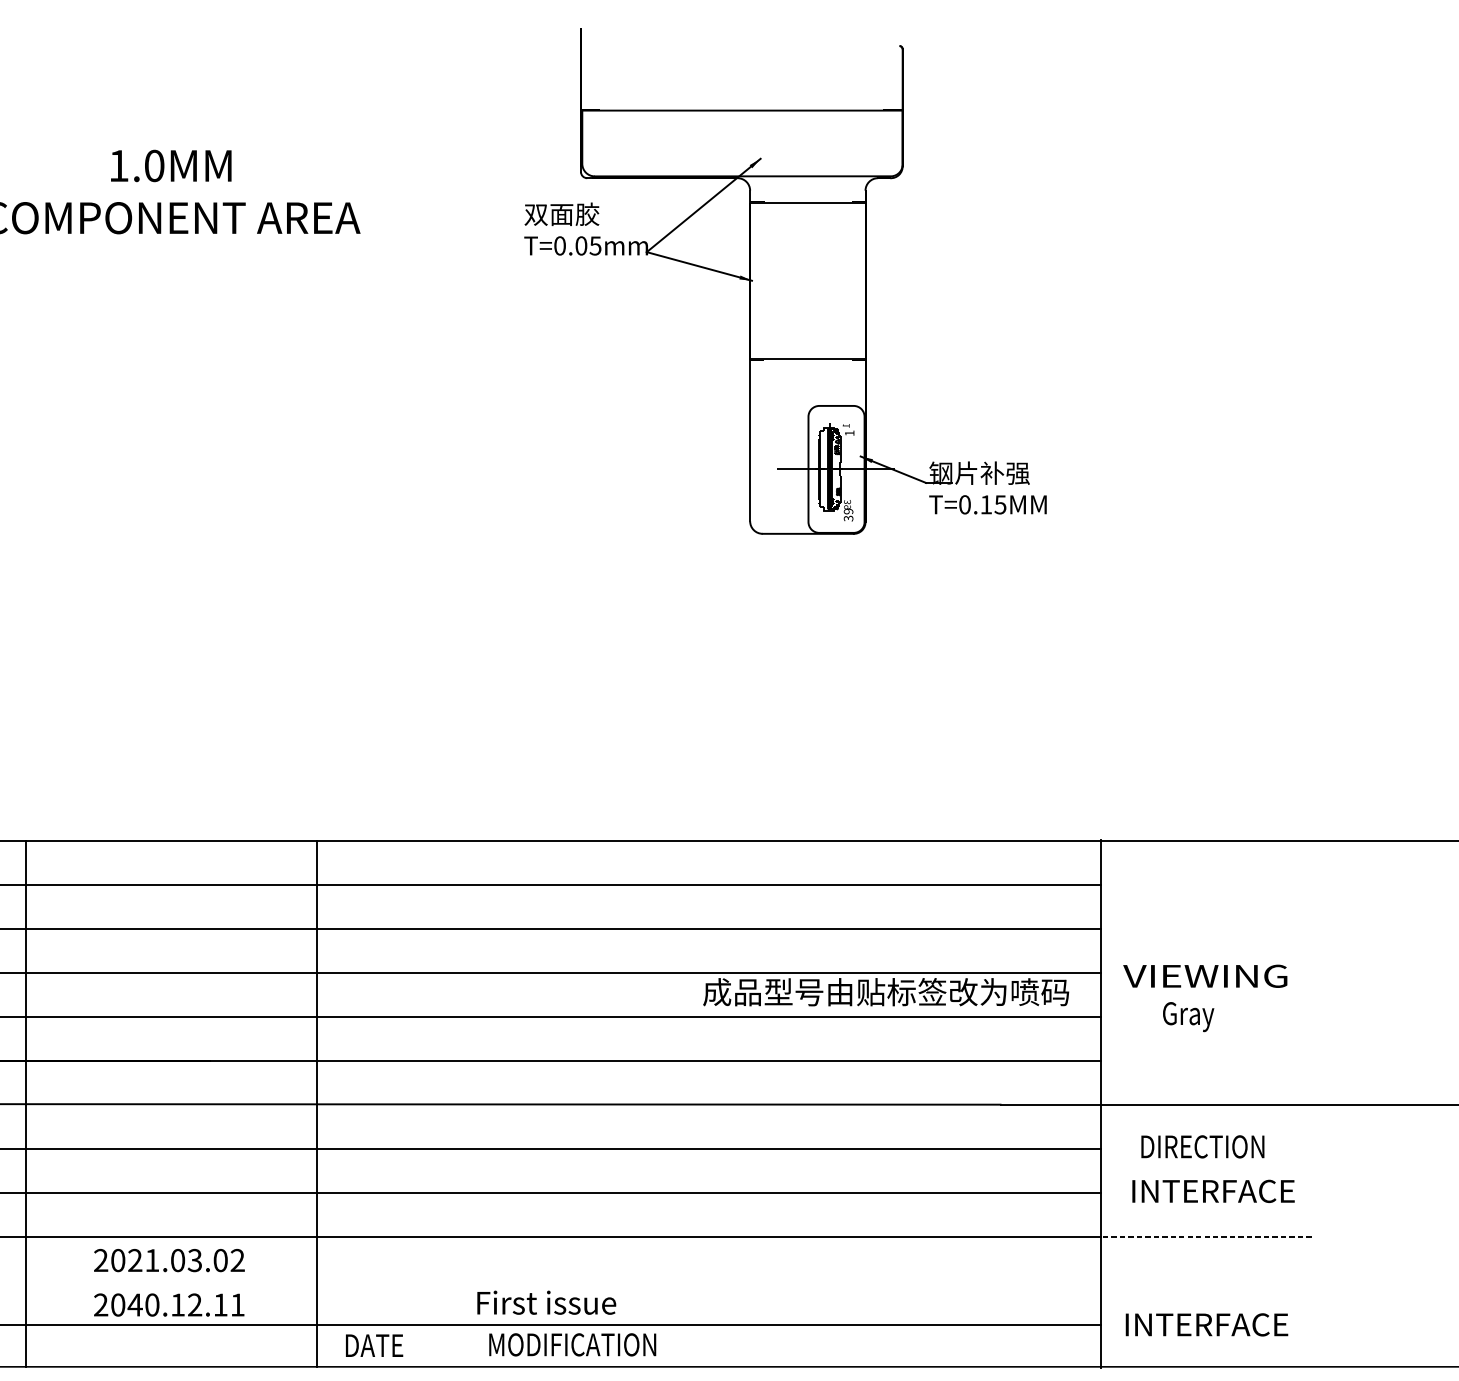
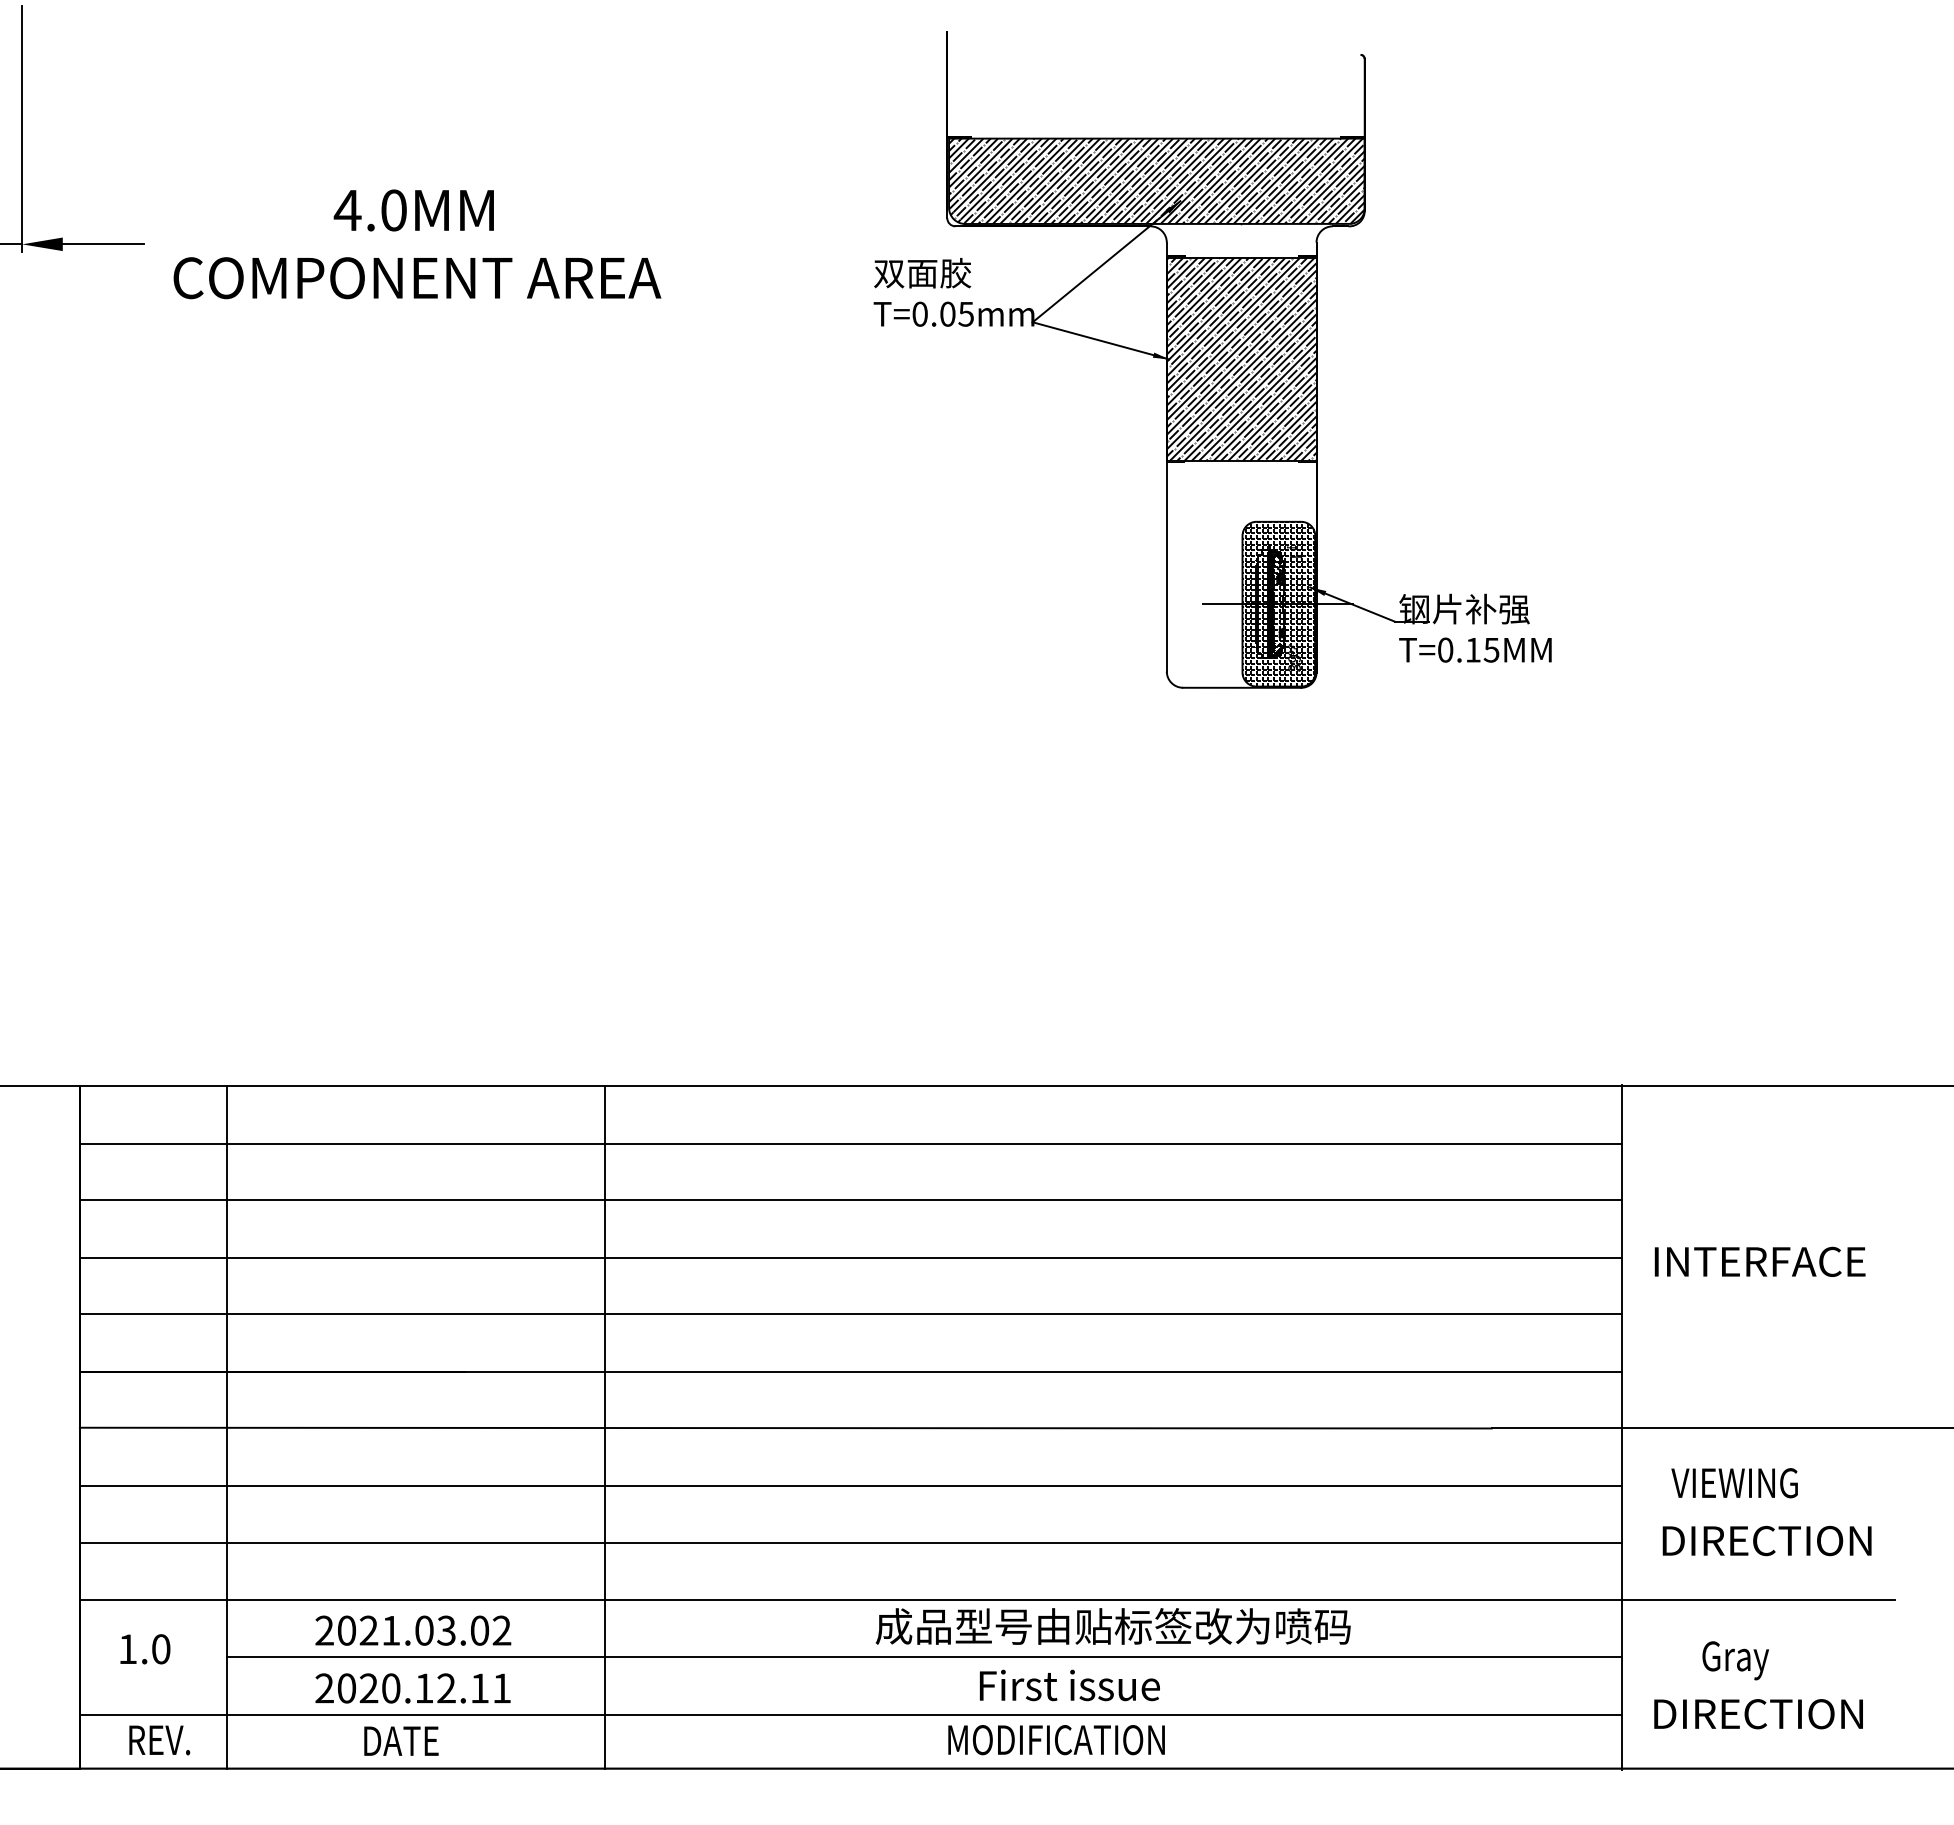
hatch: (742, 143) -> (1156, 181), added
text: (118, 165) -> (347, 210), 1.0MM -> 4.0MM
hatch: (807, 280) -> (1241, 358), added
hatch: (836, 468) -> (1278, 603), added
text: (1206, 975) -> (1758, 1261), VIEWING -> INTERFACE
text: (885, 992) -> (1112, 1626), moved
text: (1188, 1016) -> (1735, 1660), moved
text: (1201, 1147) -> (1752, 1483), DIRECTION -> VIEWING
text: (1214, 1191) -> (1769, 1540), INTERFACE -> DIRECTION
line: (1206, 1237) -> (1758, 1600), dashed -> solid
line: (563, 1280) -> (924, 1656), added
text: (546, 1302) -> (1069, 1685), moved
text: (134, 1305) -> (368, 1688), 2040.12.11 -> 2020.12.11
text: (1208, 1325) -> (1761, 1714), INTERFACE -> DIRECTION
text: (374, 1345) -> (401, 1740), moved
text: (572, 1345) -> (1056, 1740), moved

